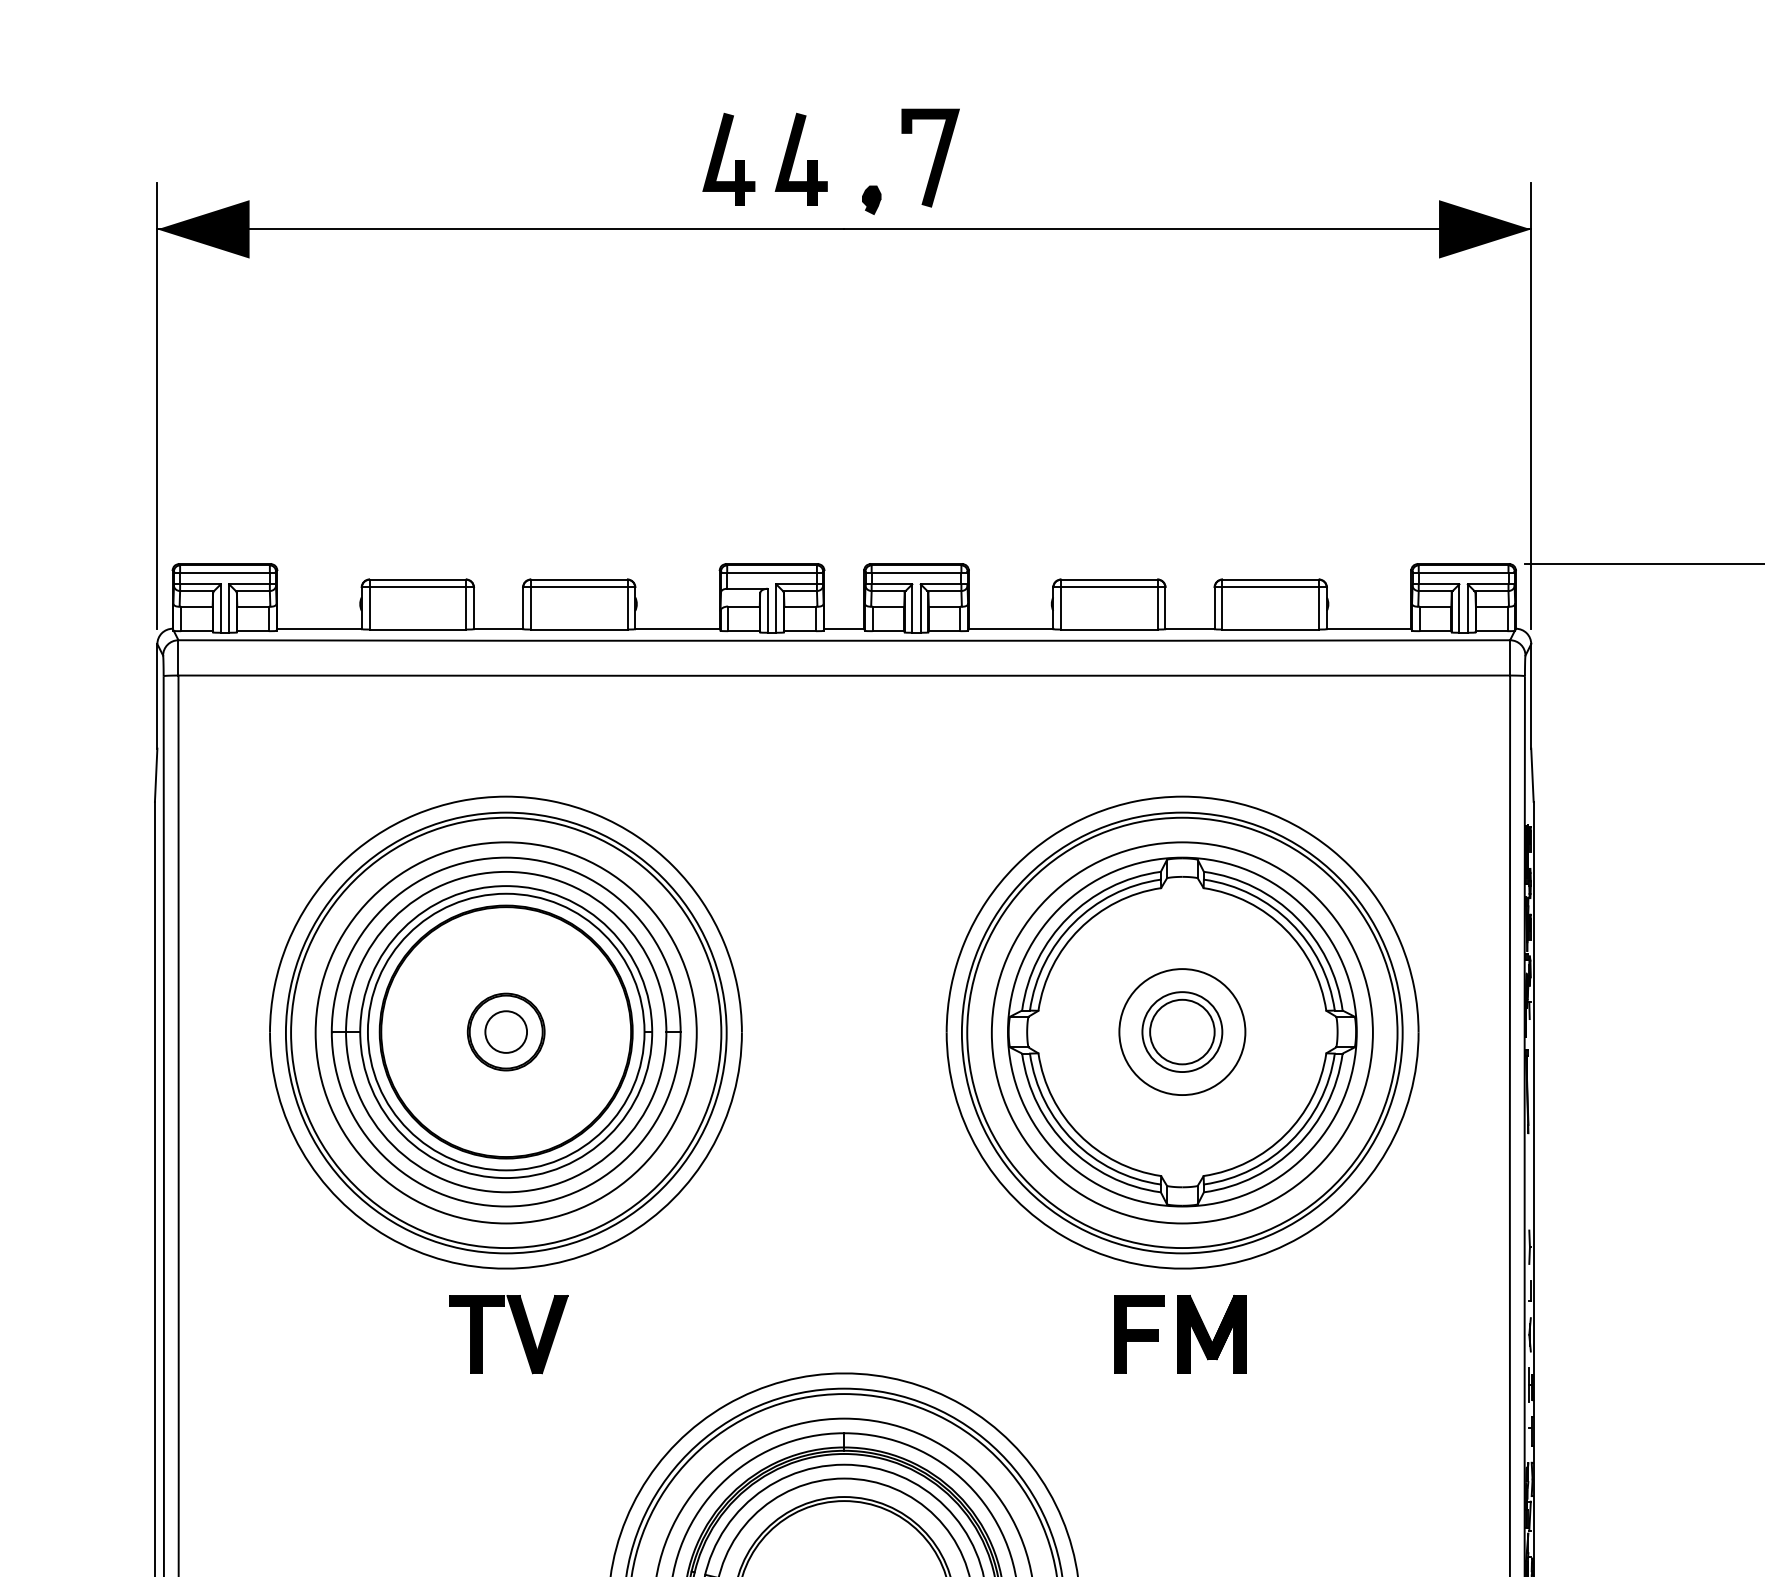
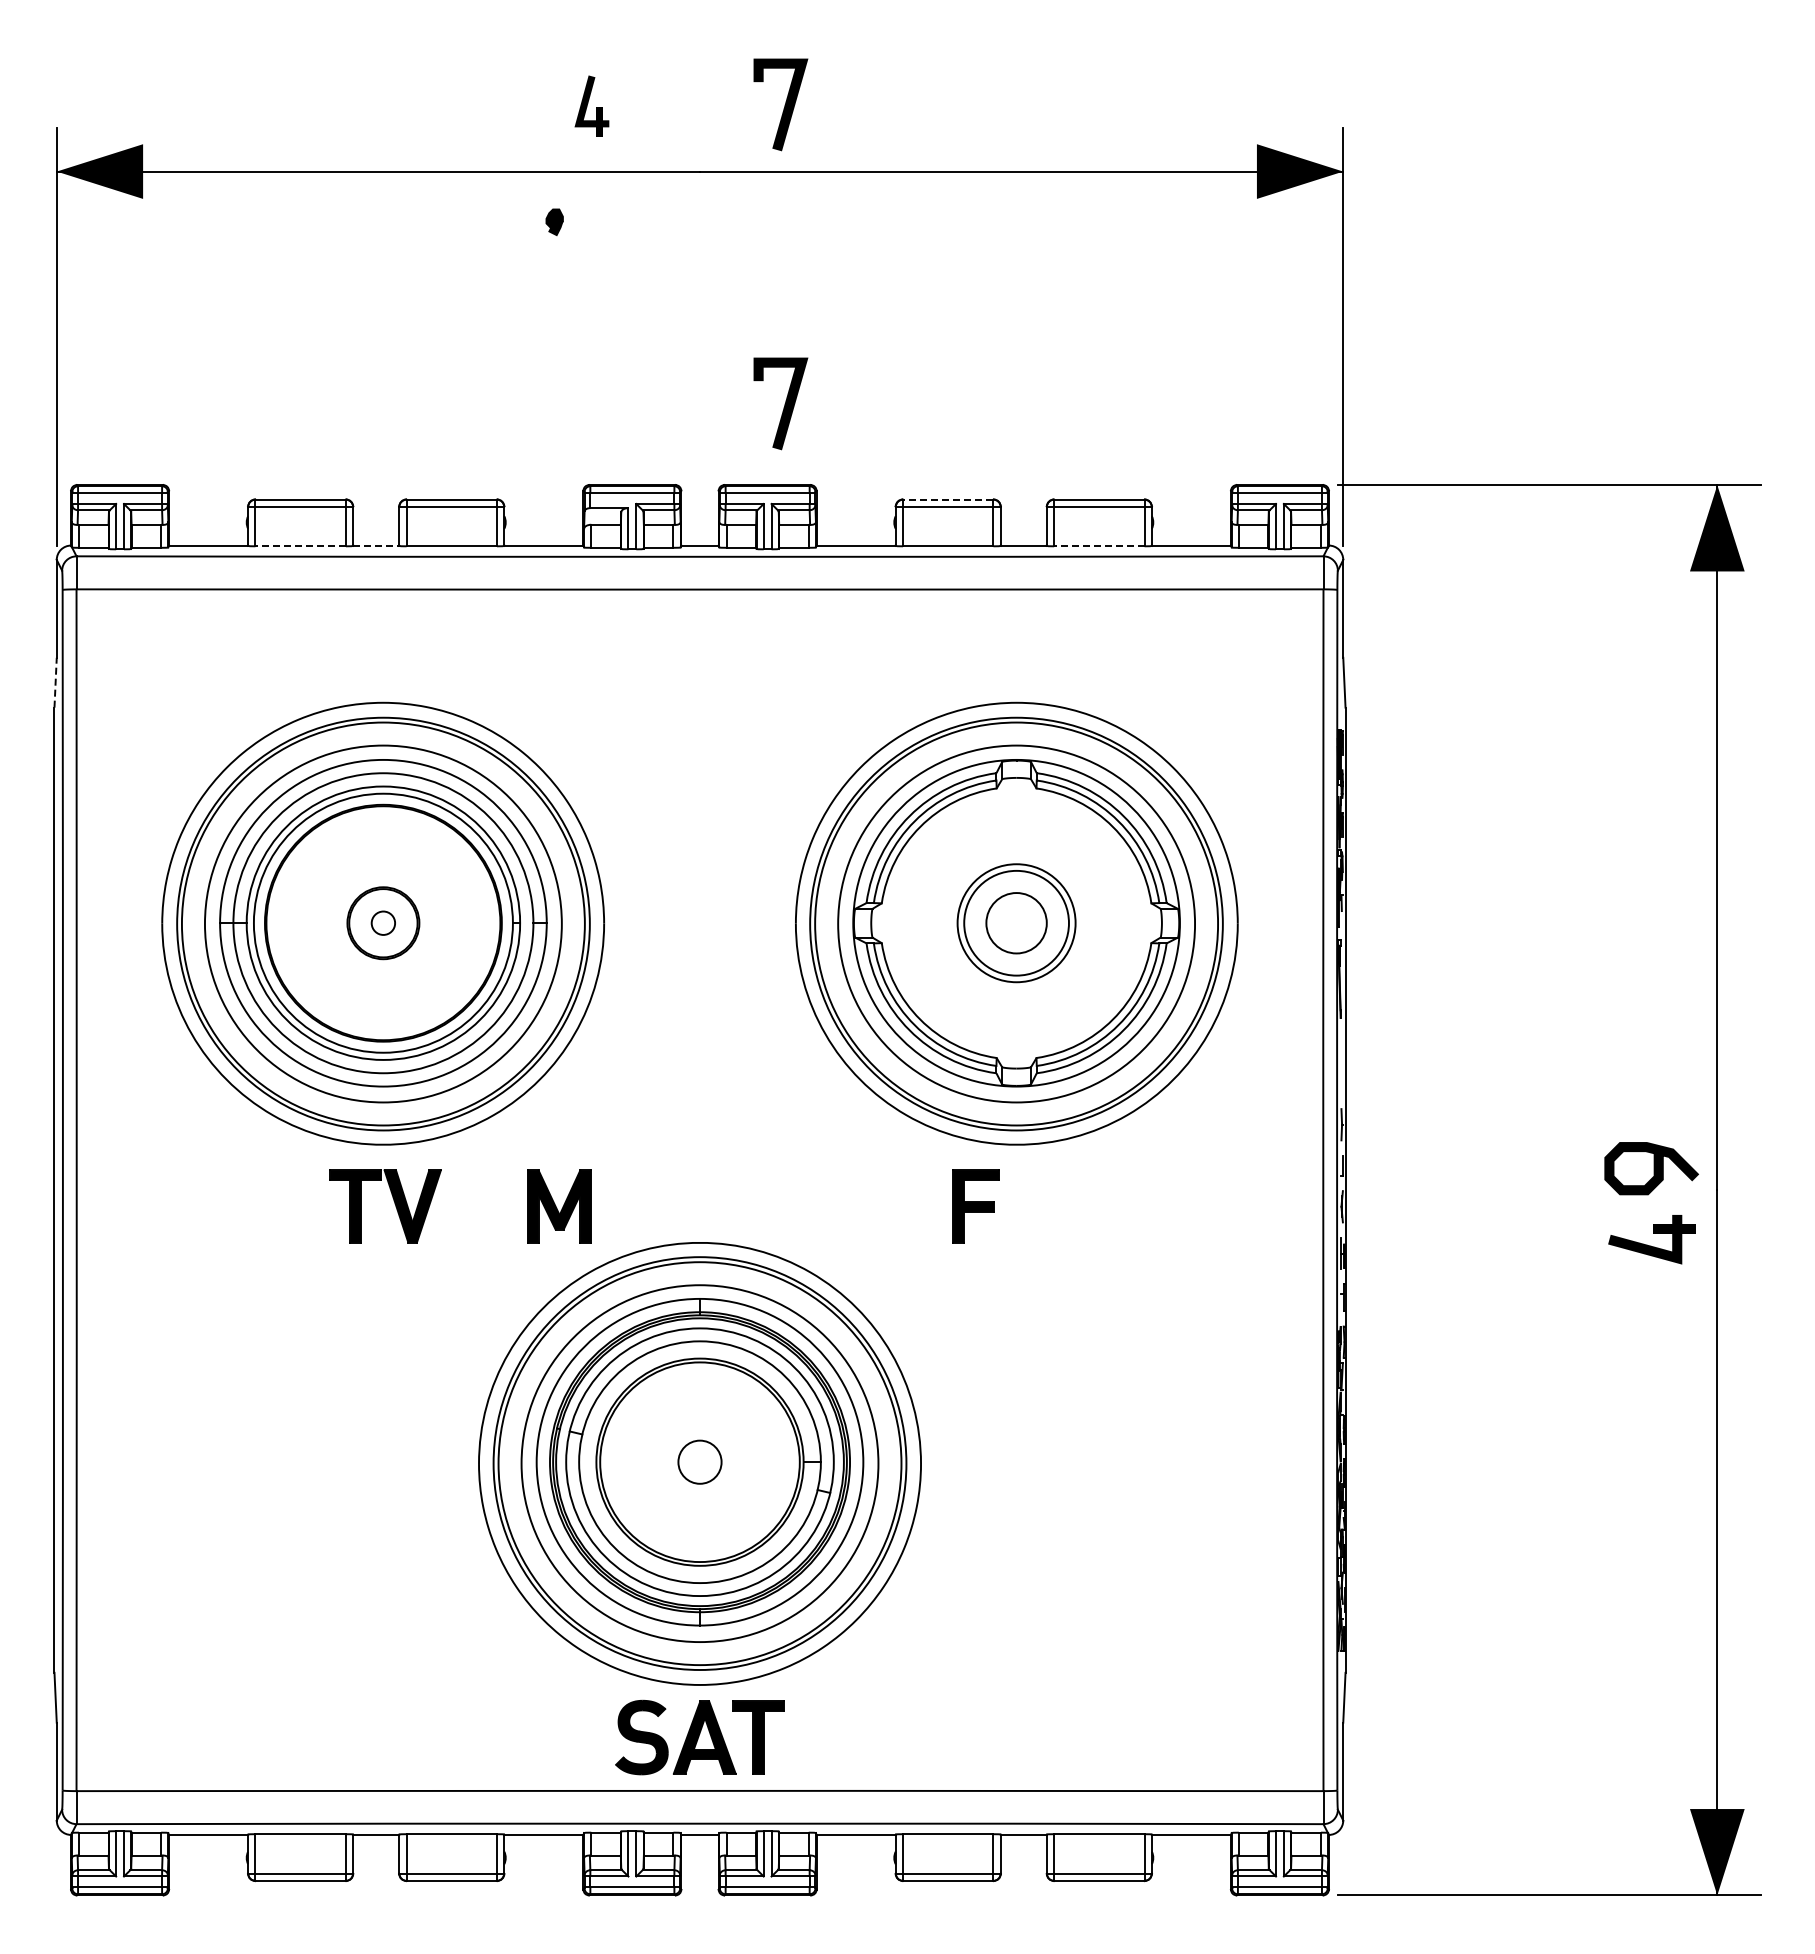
part: (728, 158) -> (591, 105), size x0.7
part: (801, 158) -> (659, 105), removed
part: (871, 199) -> (554, 221), moved
line: (934, 478) -> (784, 404), added
line: (1108, 579) -> (947, 499), solid -> dashed
line: (498, 628) -> (376, 545), solid -> dashed
line: (417, 629) -> (300, 546), solid -> dashed
line: (1269, 629) -> (1098, 546), solid -> dashed
line: (156, 774) -> (55, 682), solid -> dashed
circle: (505, 1031) -> (382, 922), size x0.6
circle: (1182, 1031) -> (1016, 922), size x1.4
part: (1212, 1334) -> (559, 1206), moved

